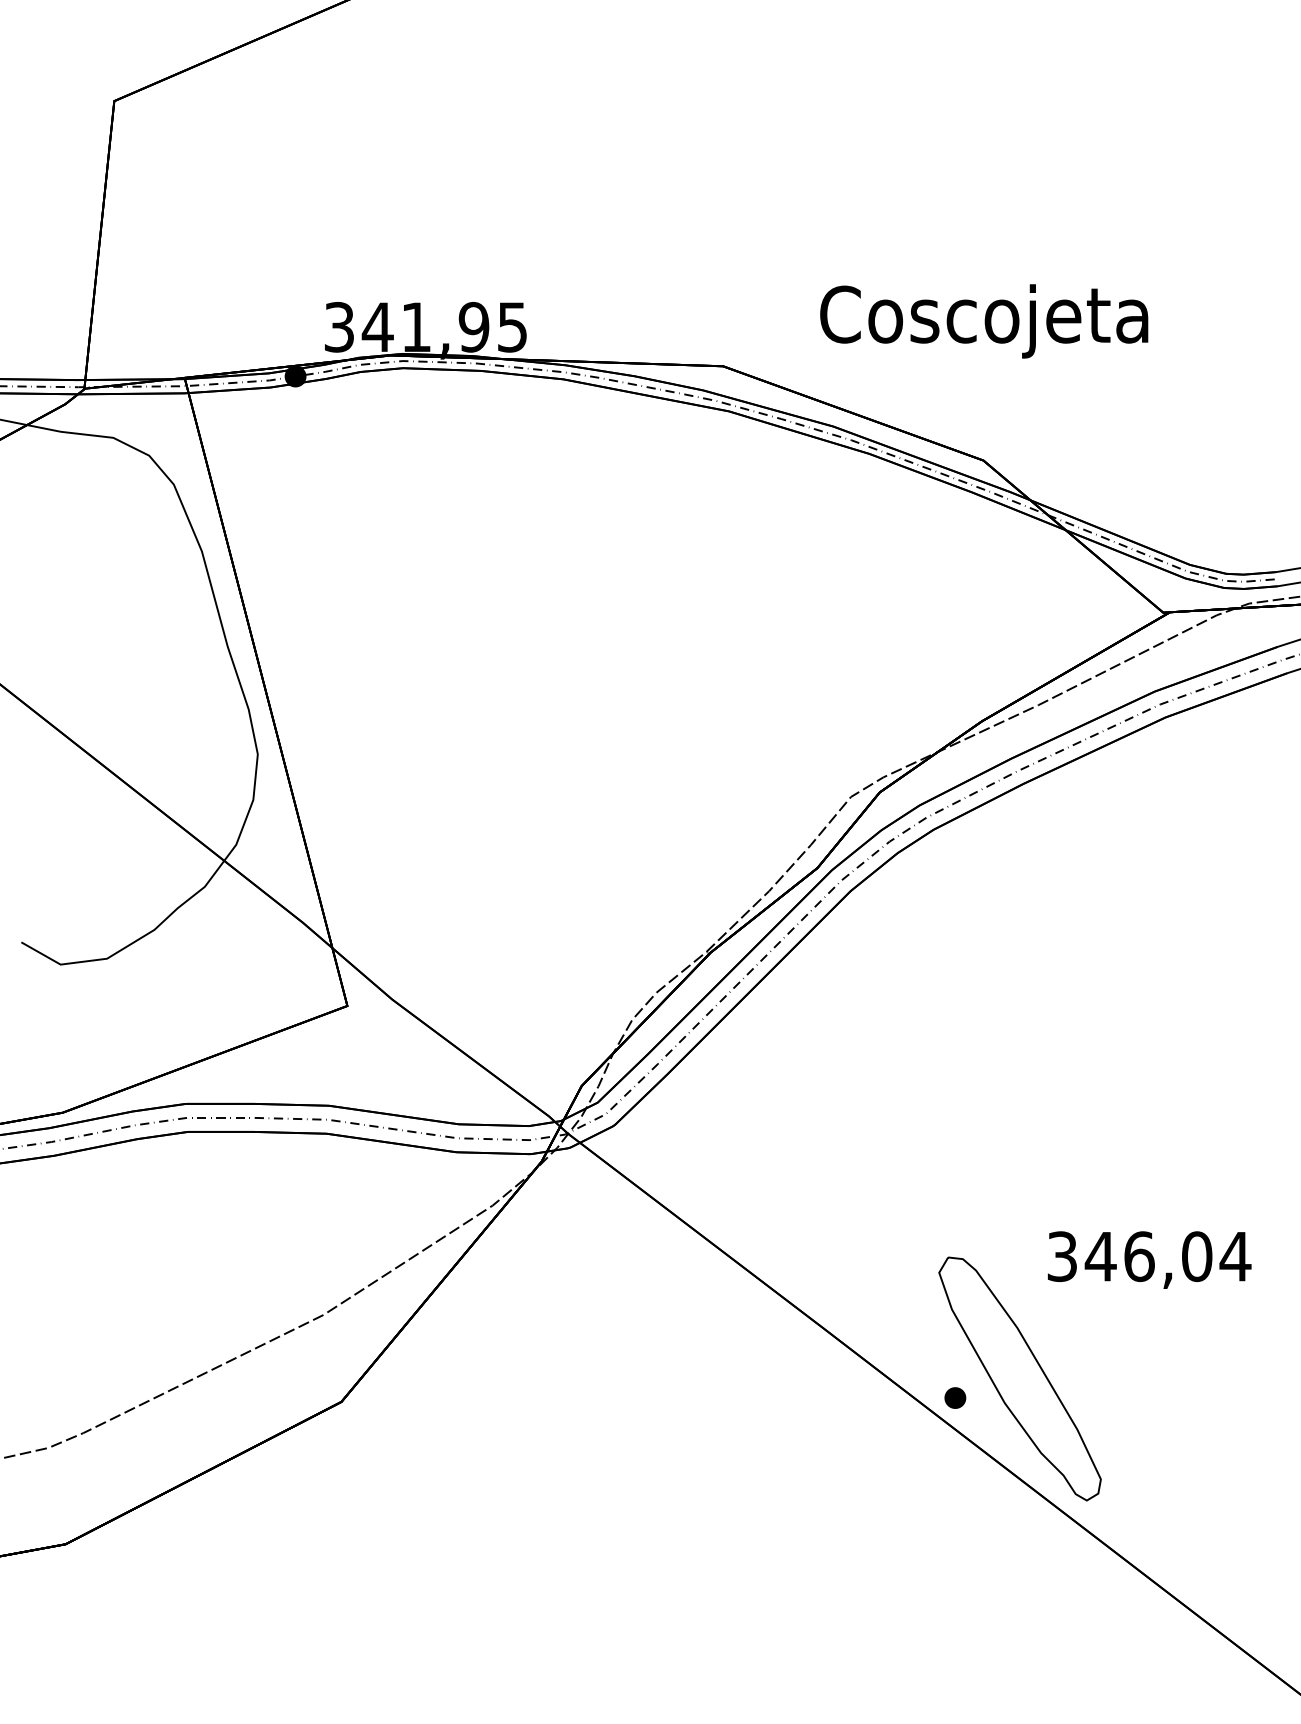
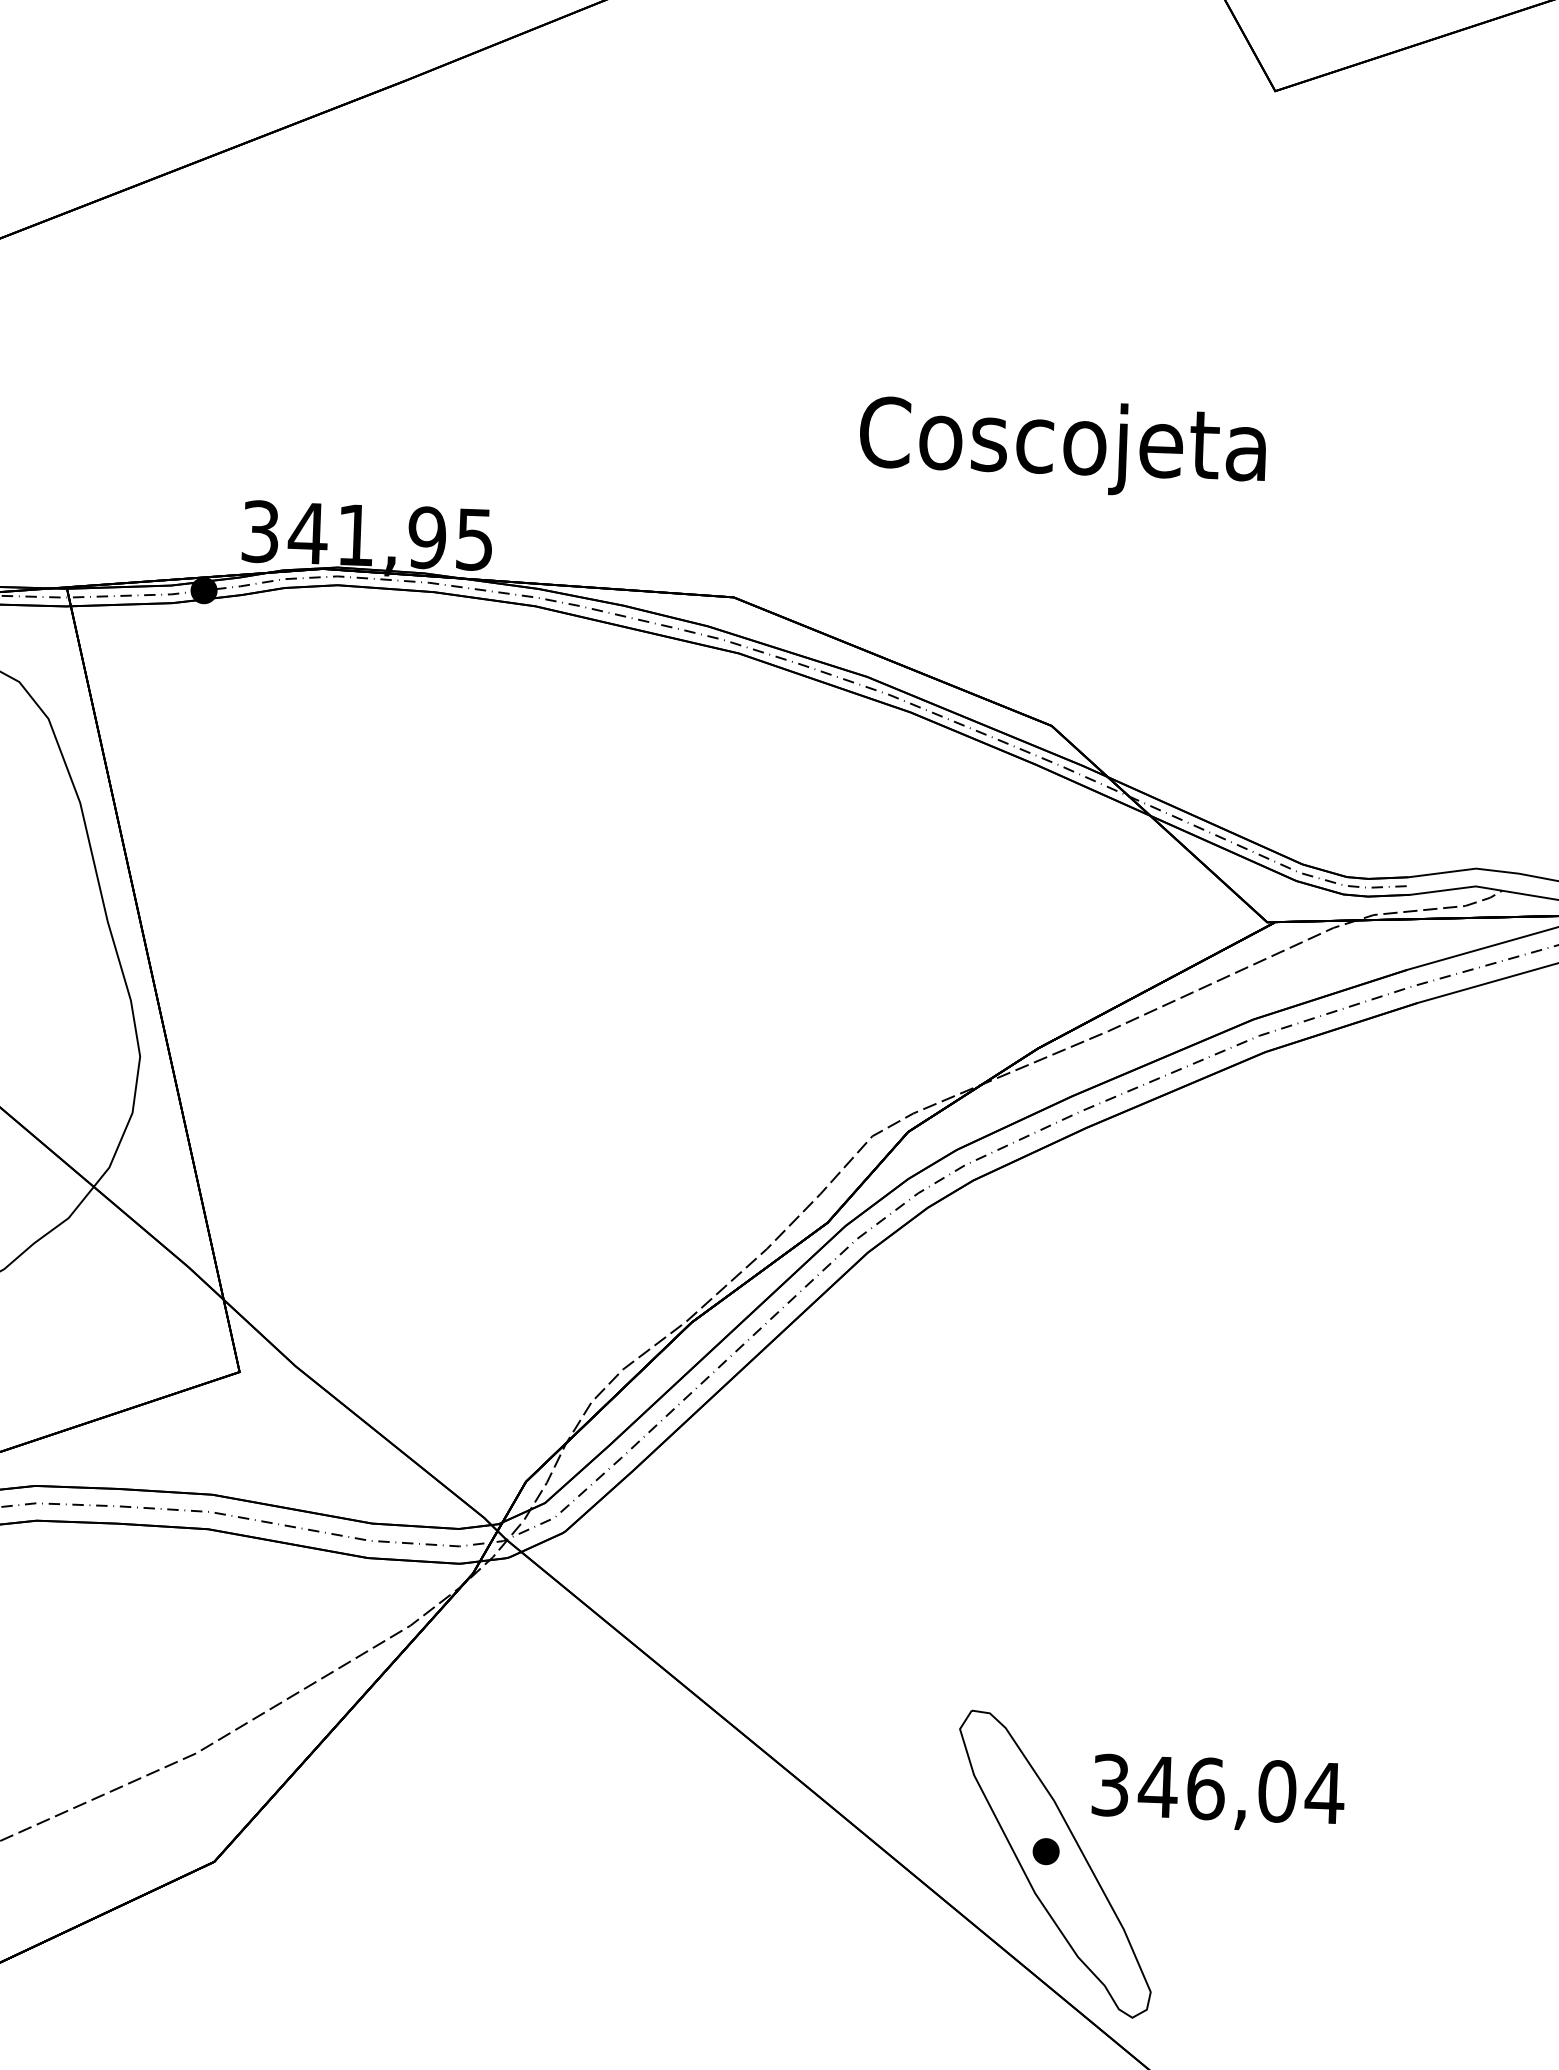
text: (984, 321) -> (1063, 447), moved
text: (1149, 1259) -> (1218, 1792), moved
part: (955, 1397) -> (1046, 1850), moved

